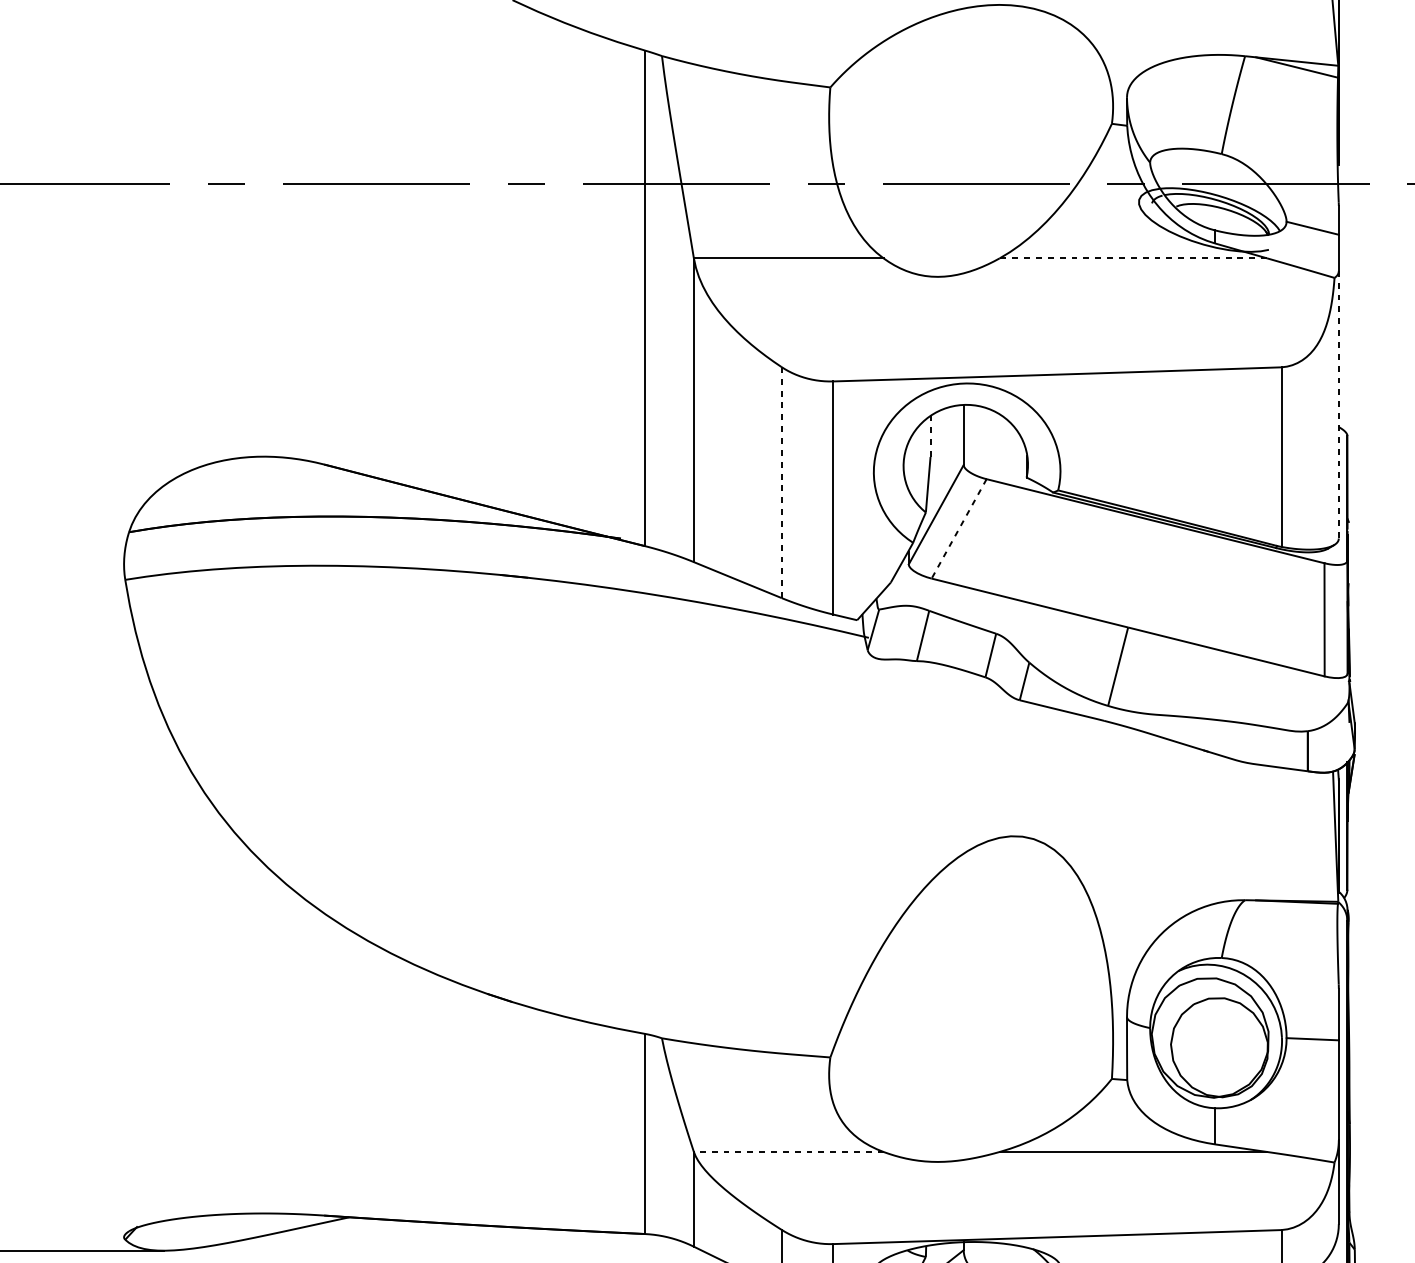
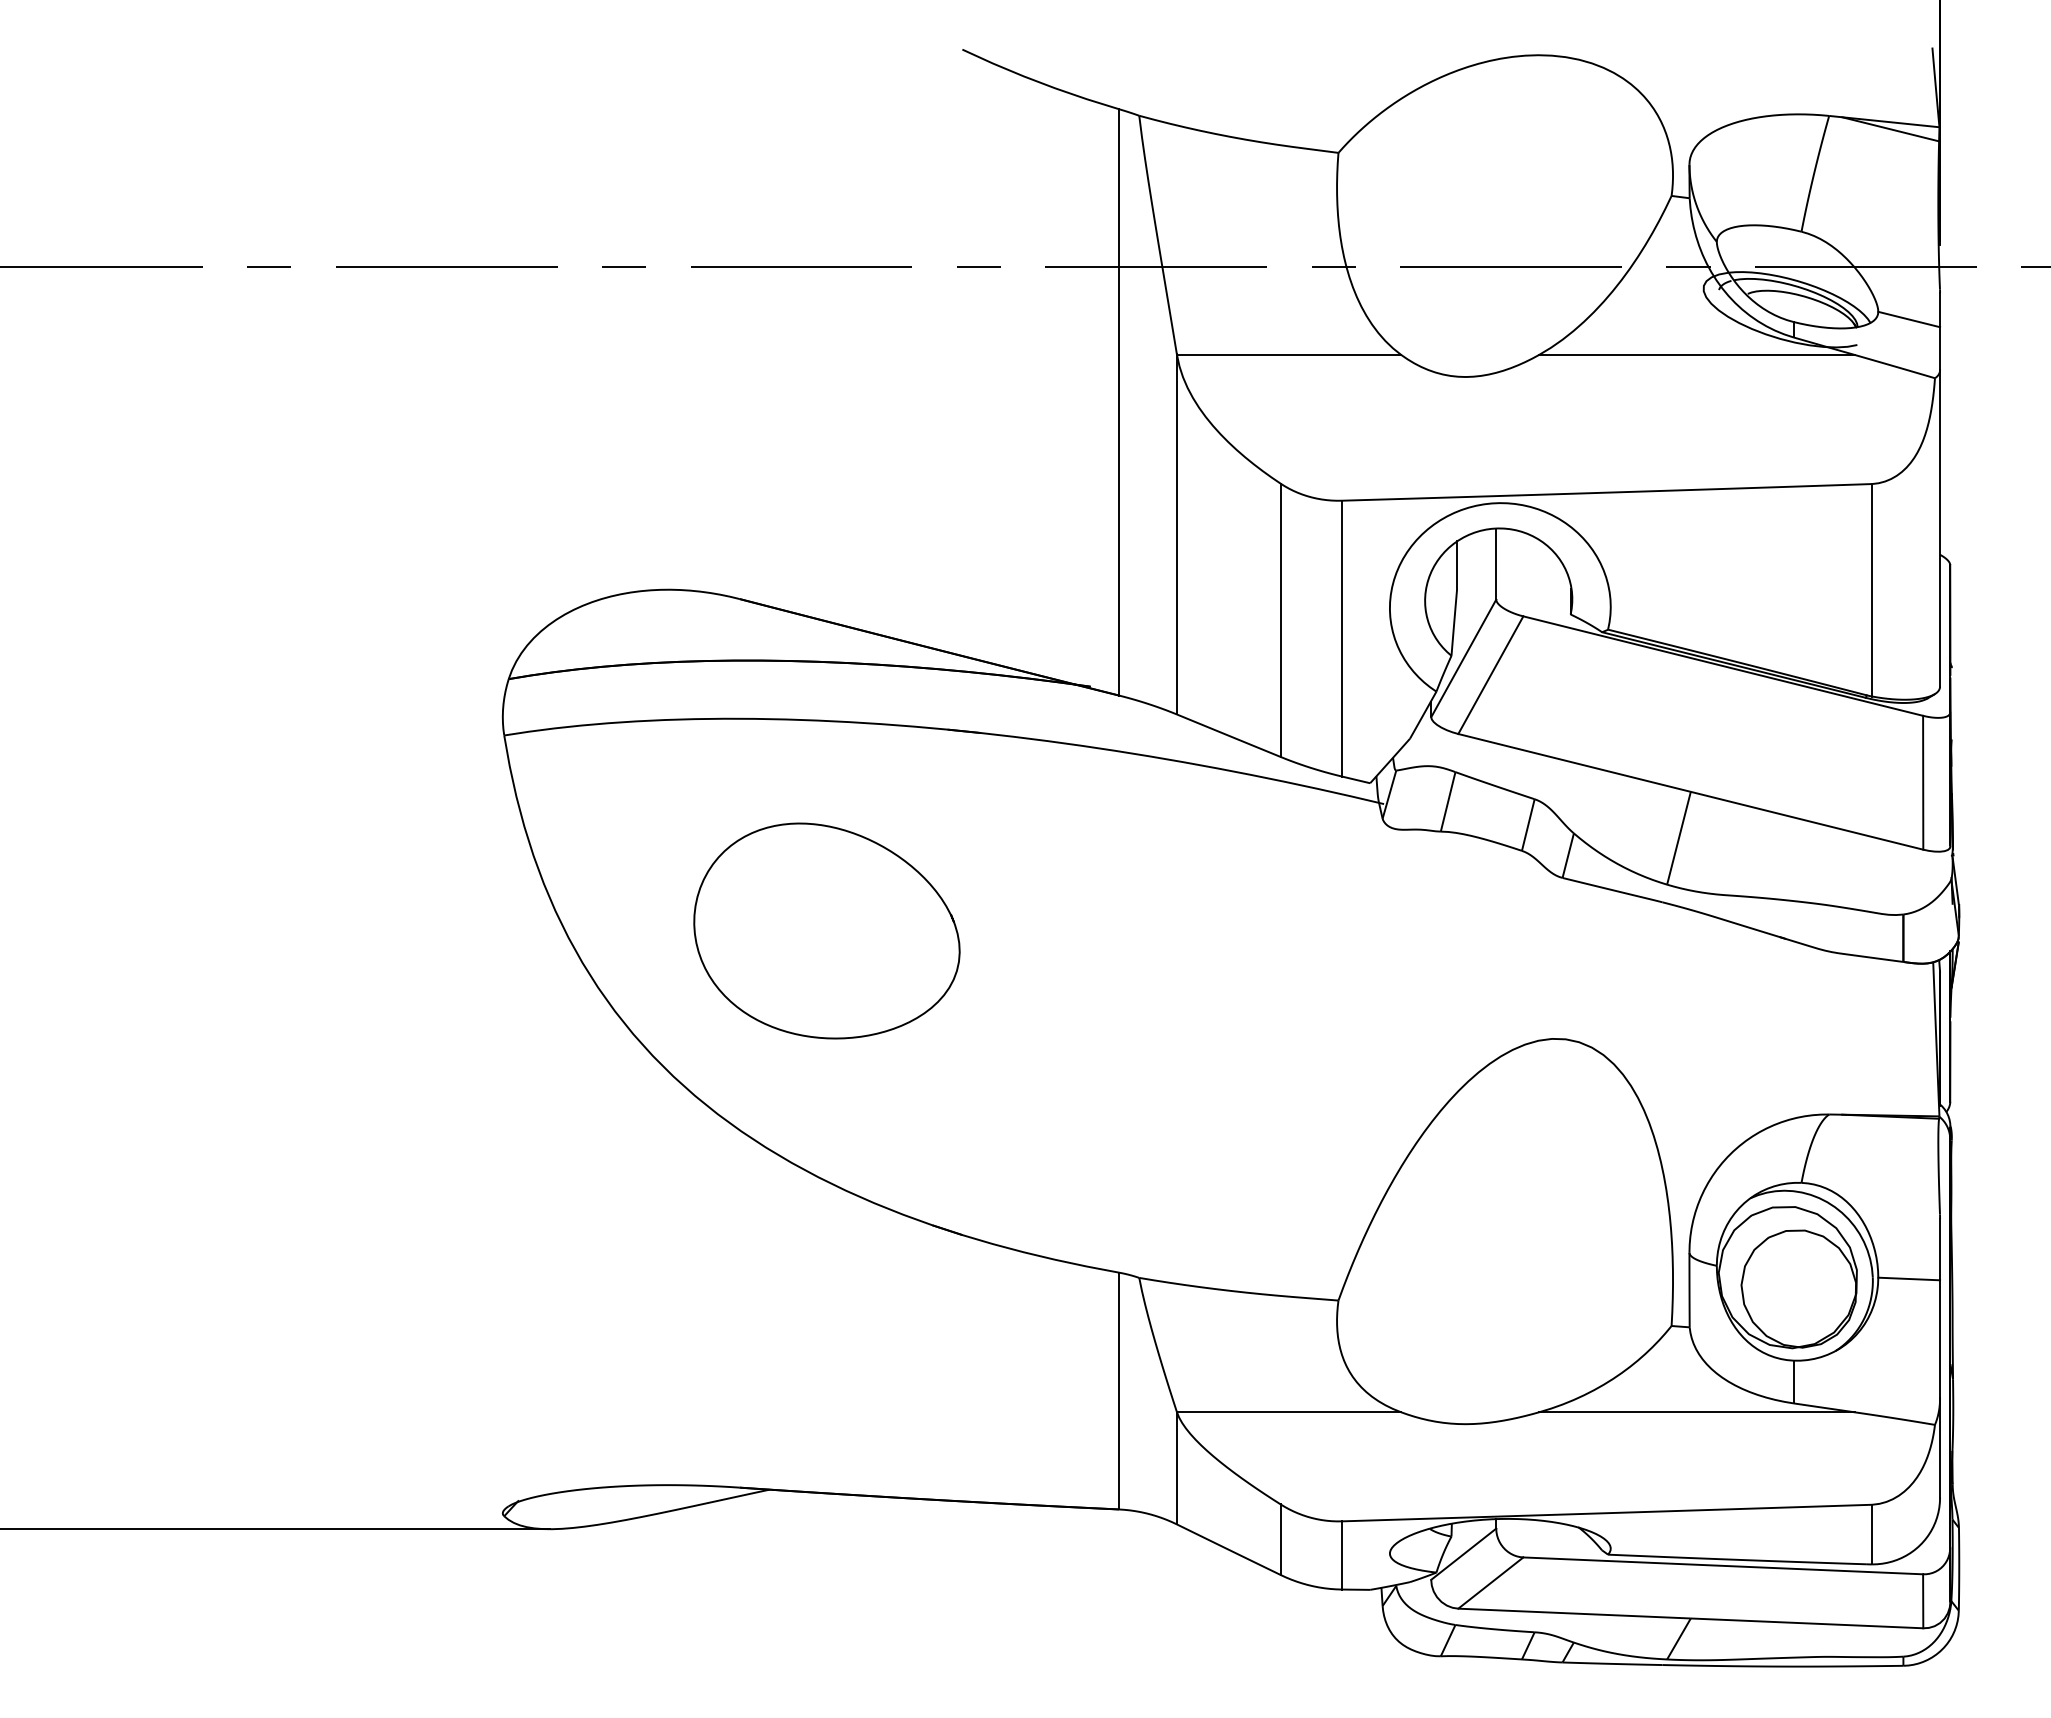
line: (1132, 258) -> (1696, 355), dashed -> solid
line: (1339, 404) -> (1940, 528), dashed -> solid
line: (930, 436) -> (1457, 565), dashed -> solid
line: (781, 482) -> (1280, 620), dashed -> solid
line: (958, 529) -> (1490, 675), dashed -> solid
curve: (430, 667) -> (865, 839), added
line: (788, 1152) -> (1288, 1412), dashed -> solid

